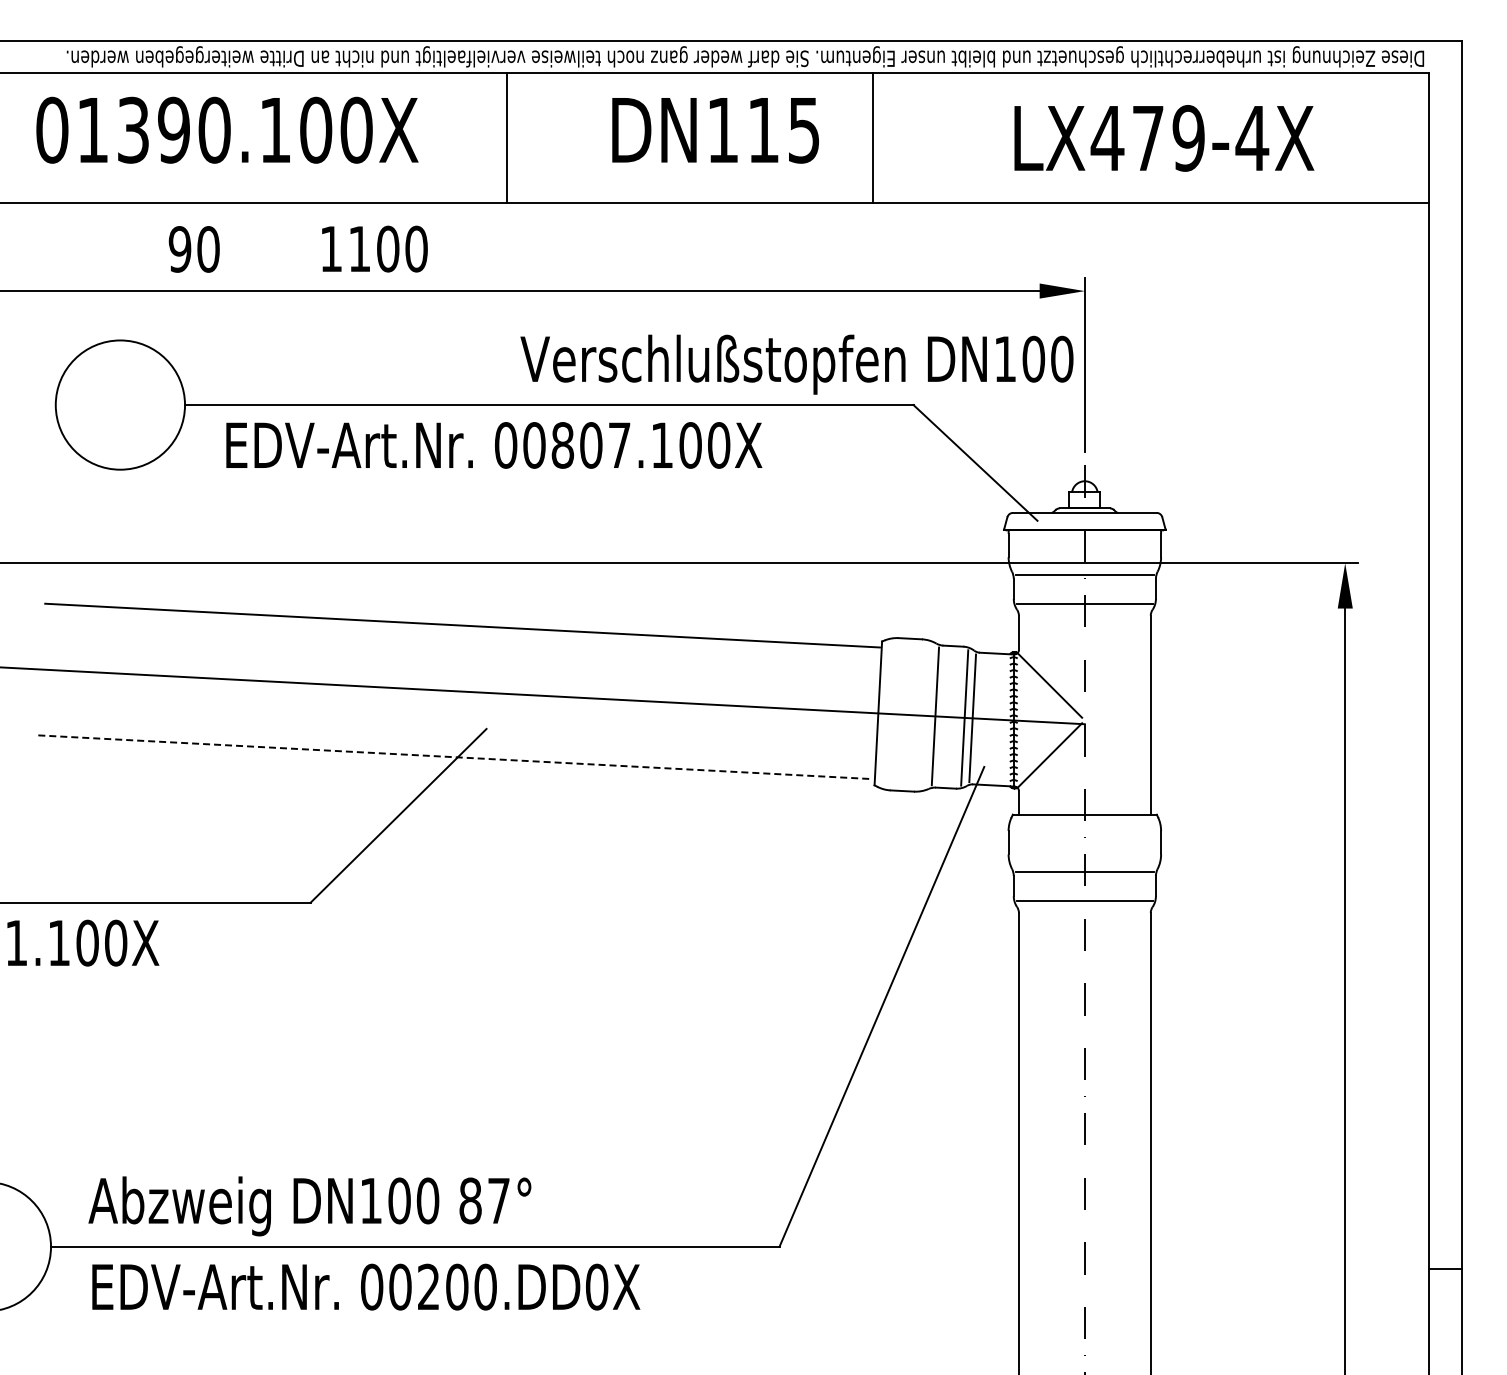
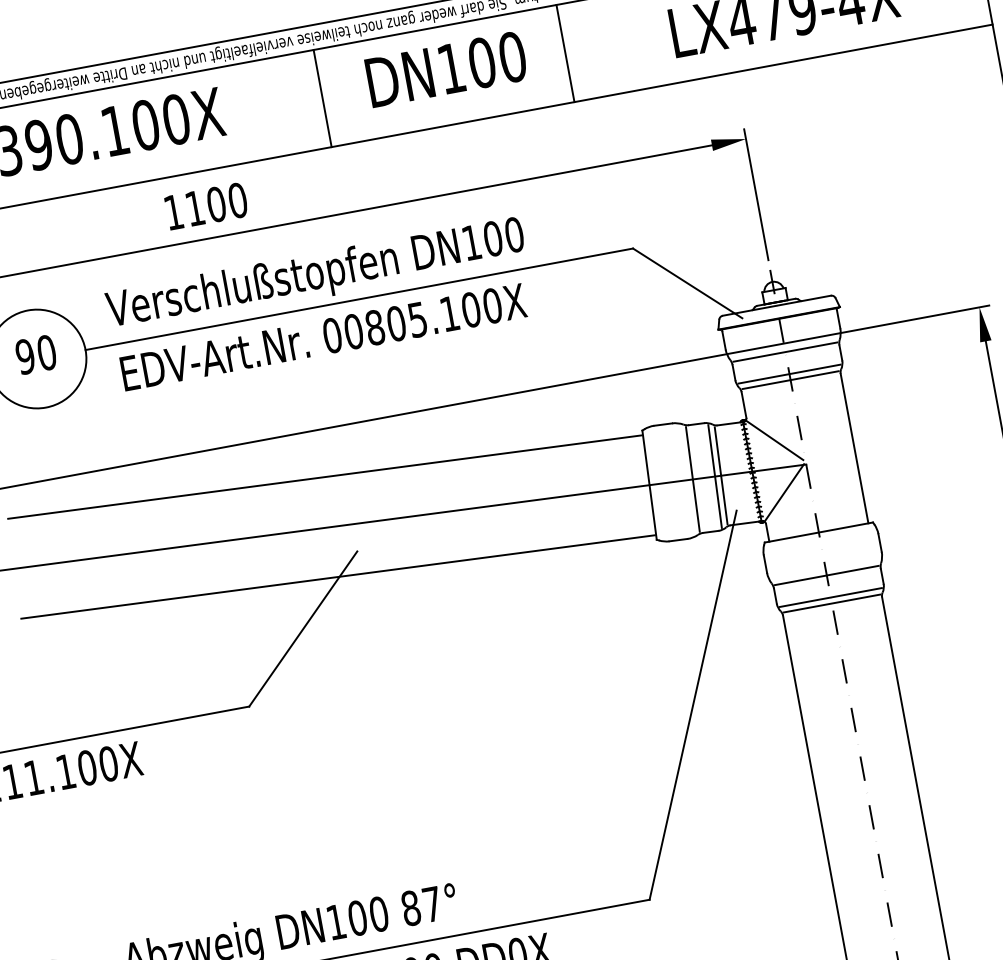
text: (783, 129) -> (496, 59), DN115 -> DN100
line: (506, 137) -> (322, 98), moved
text: (193, 249) -> (35, 354), moved
text: (796, 364) -> (315, 275), moved
text: (619, 445) -> (417, 319), 00807.100X -> 00805.100X
line: (1084, 611) -> (790, 379), added
line: (455, 757) -> (337, 577), dashed -> solid
line: (1084, 909) -> (831, 603), added

